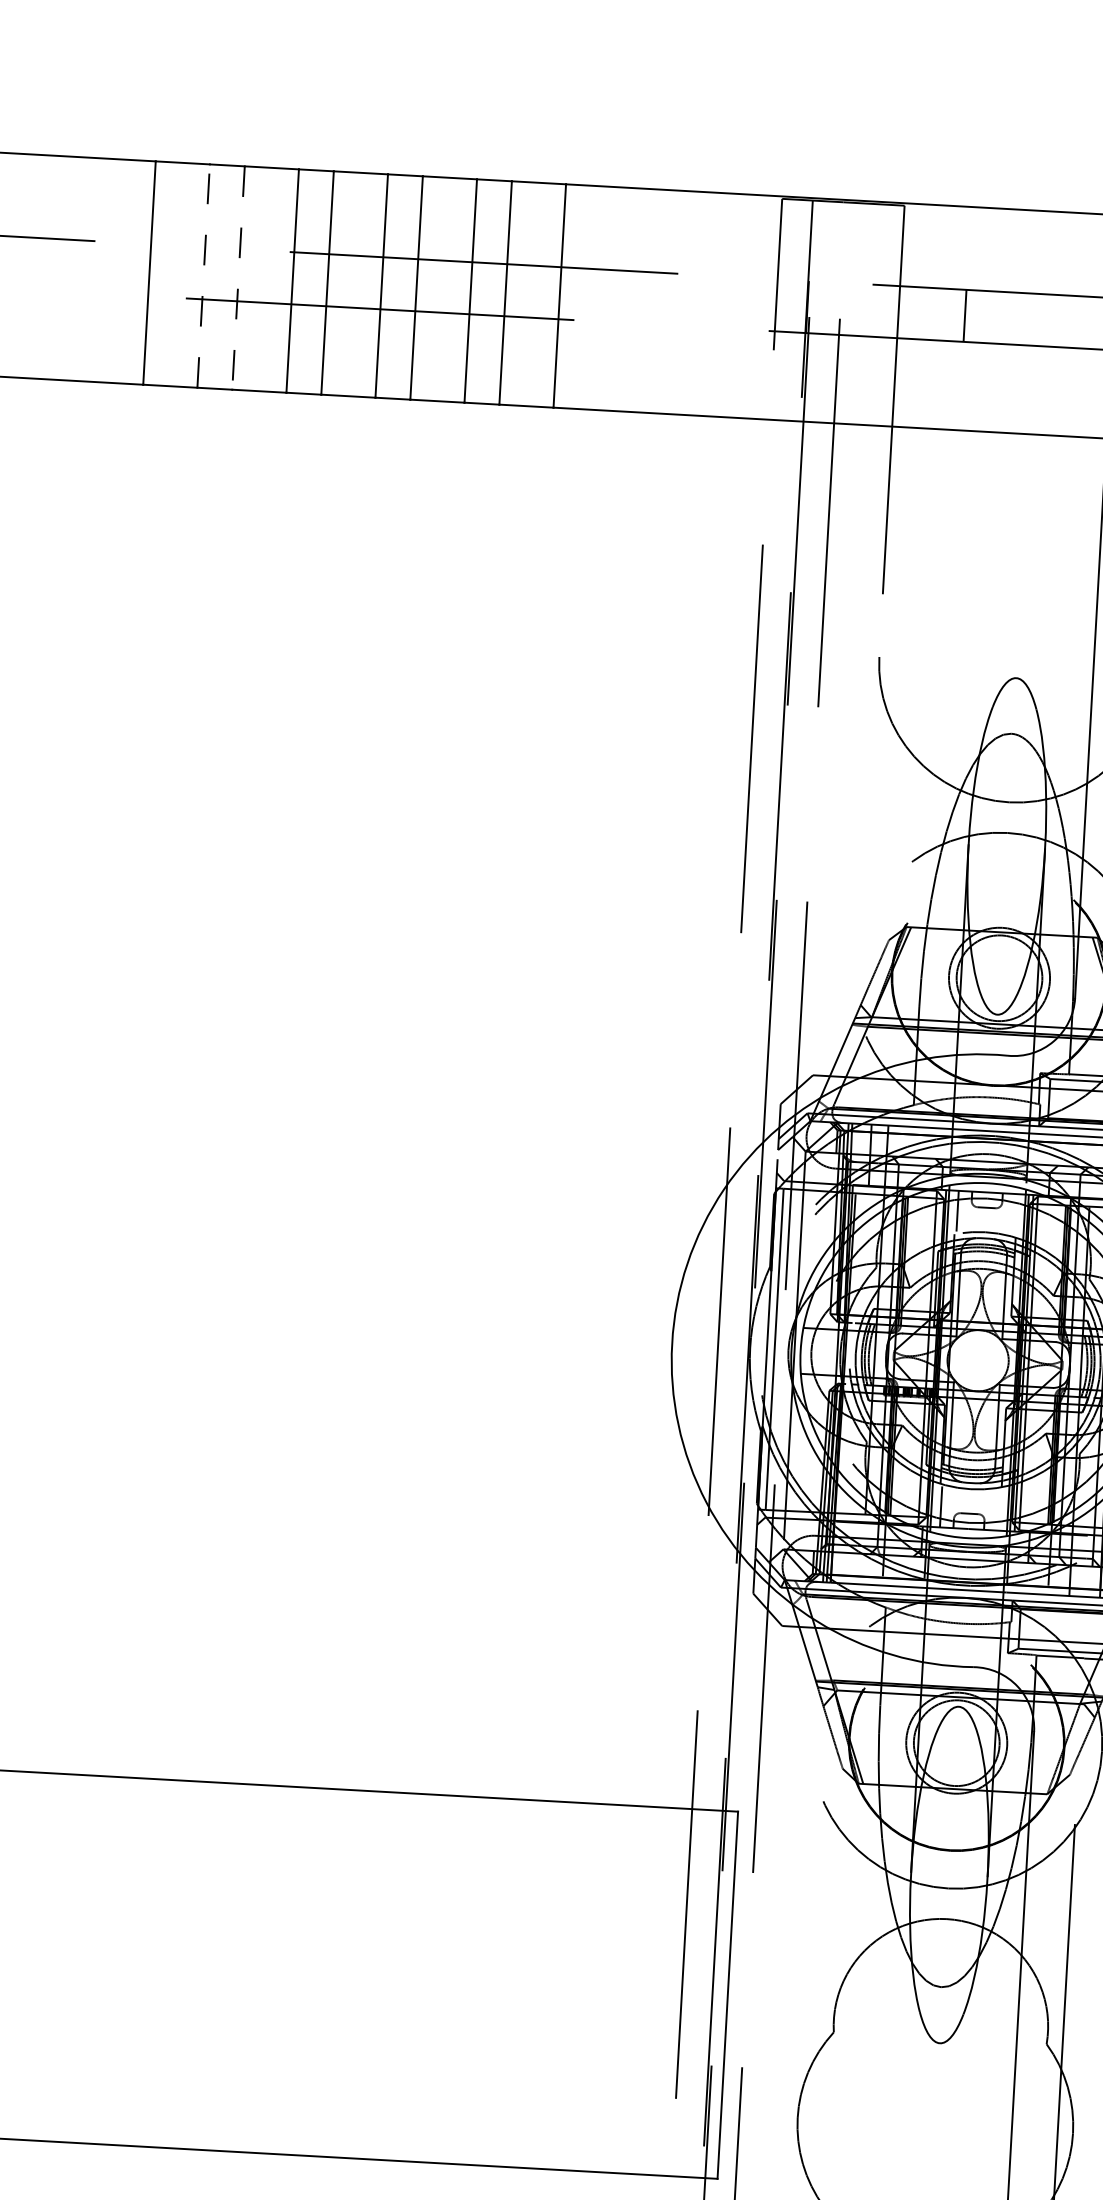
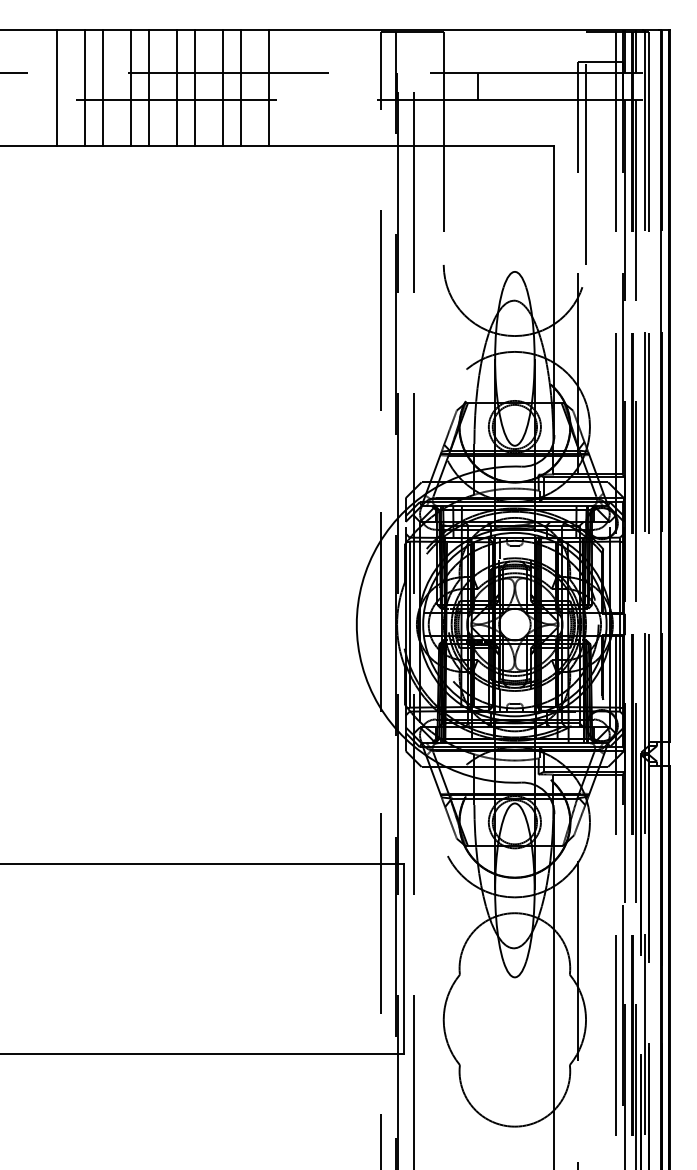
line: (203, 276) -> (84, 88), dashed -> solid
line: (238, 278) -> (102, 88), dashed -> solid

